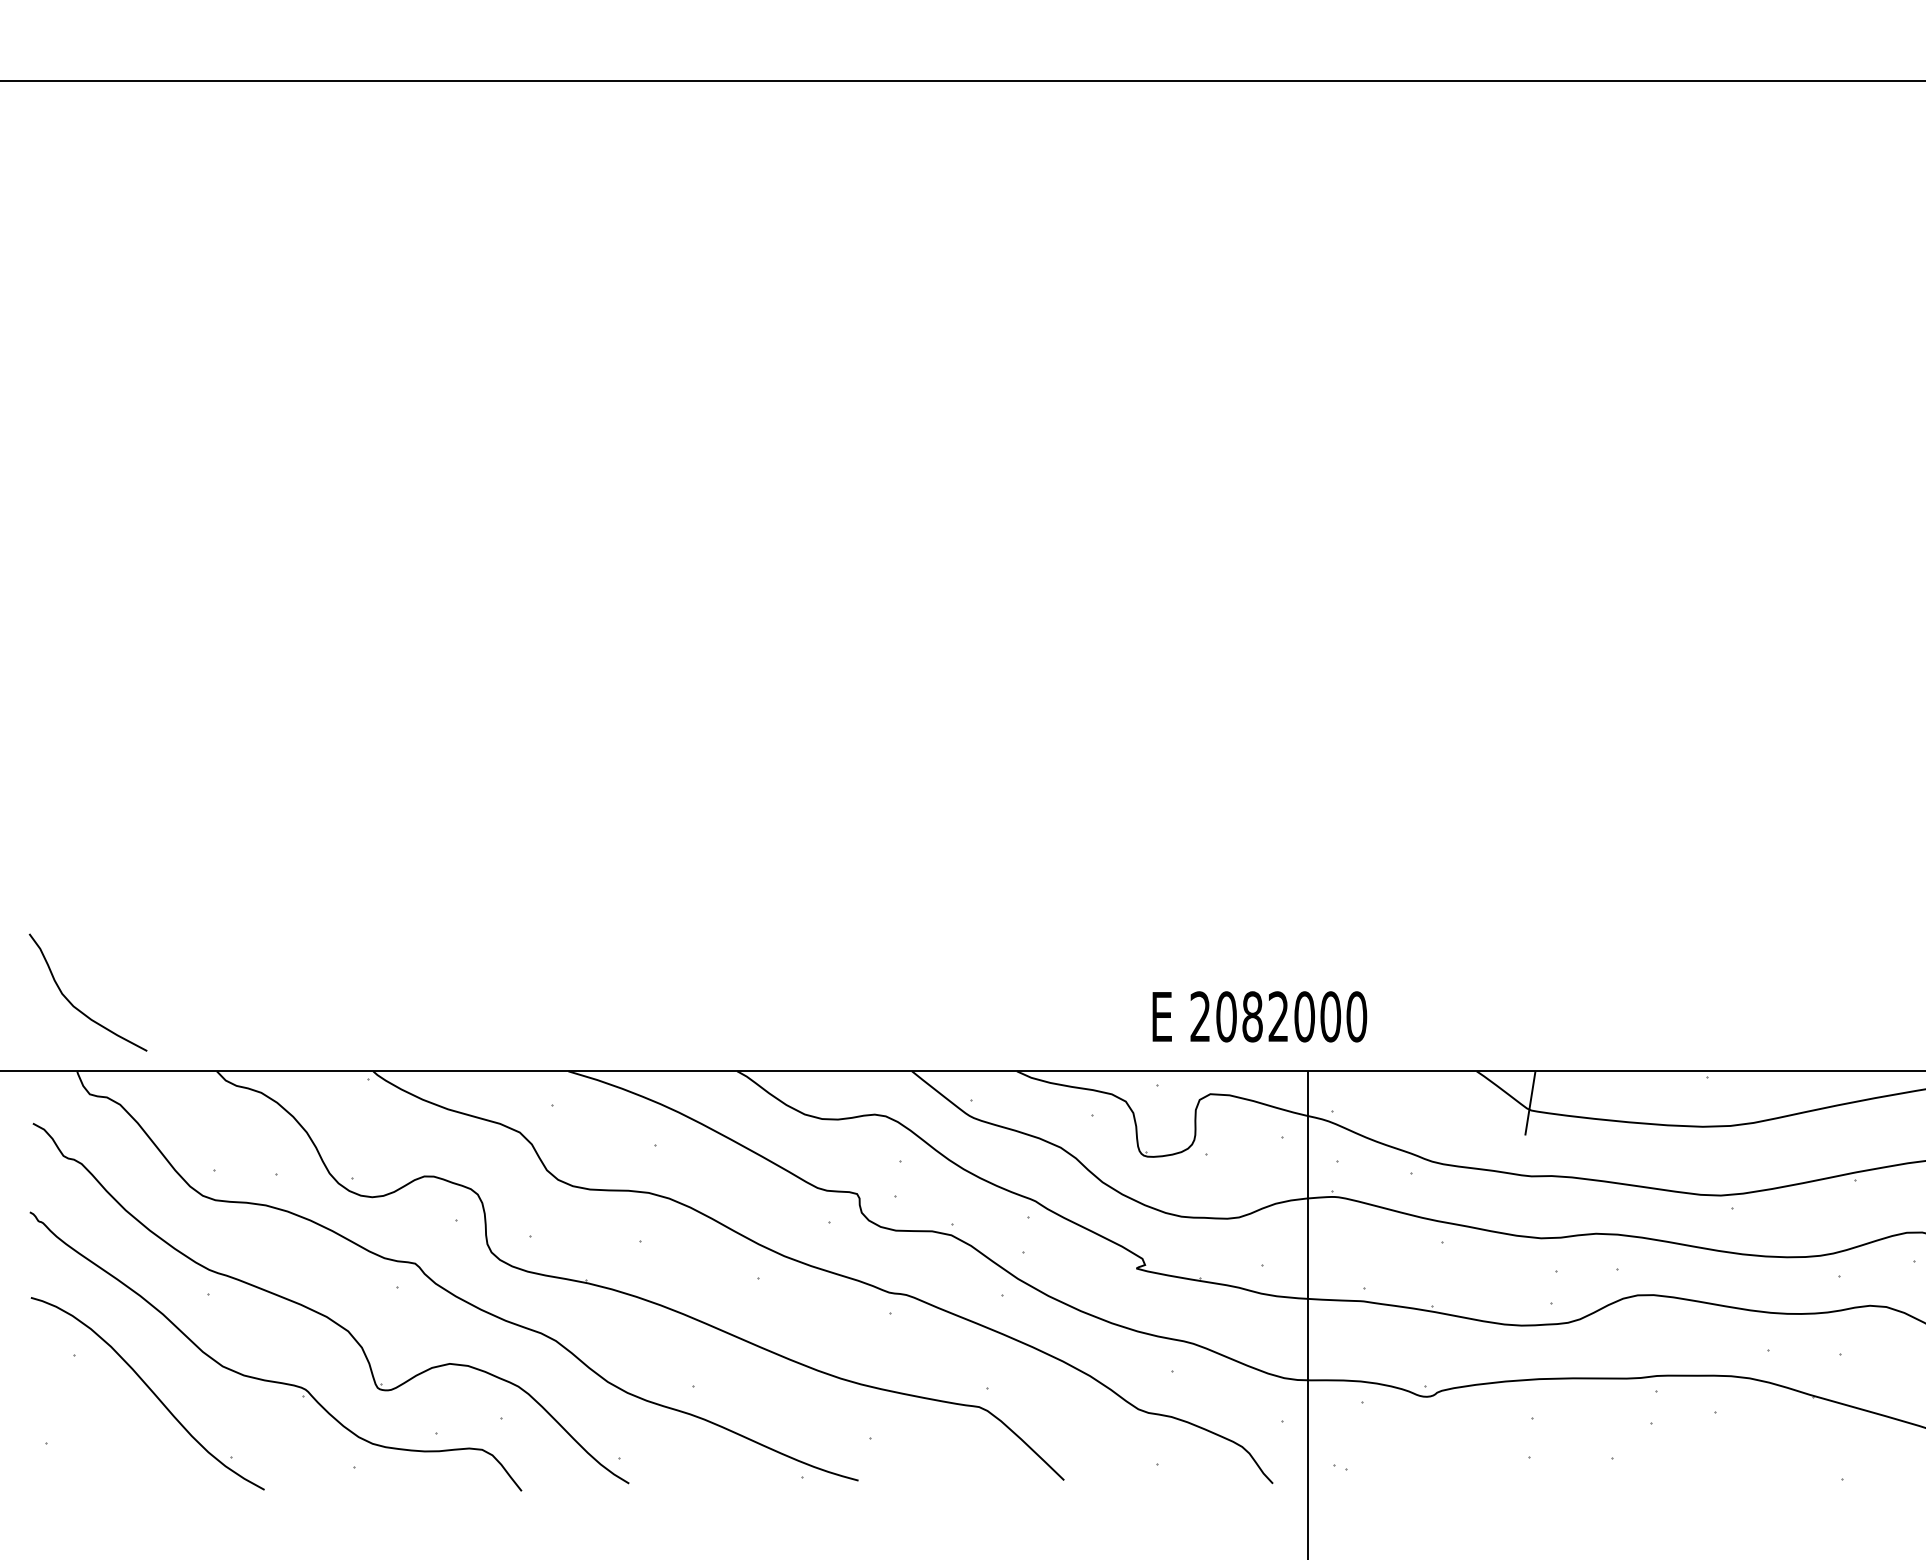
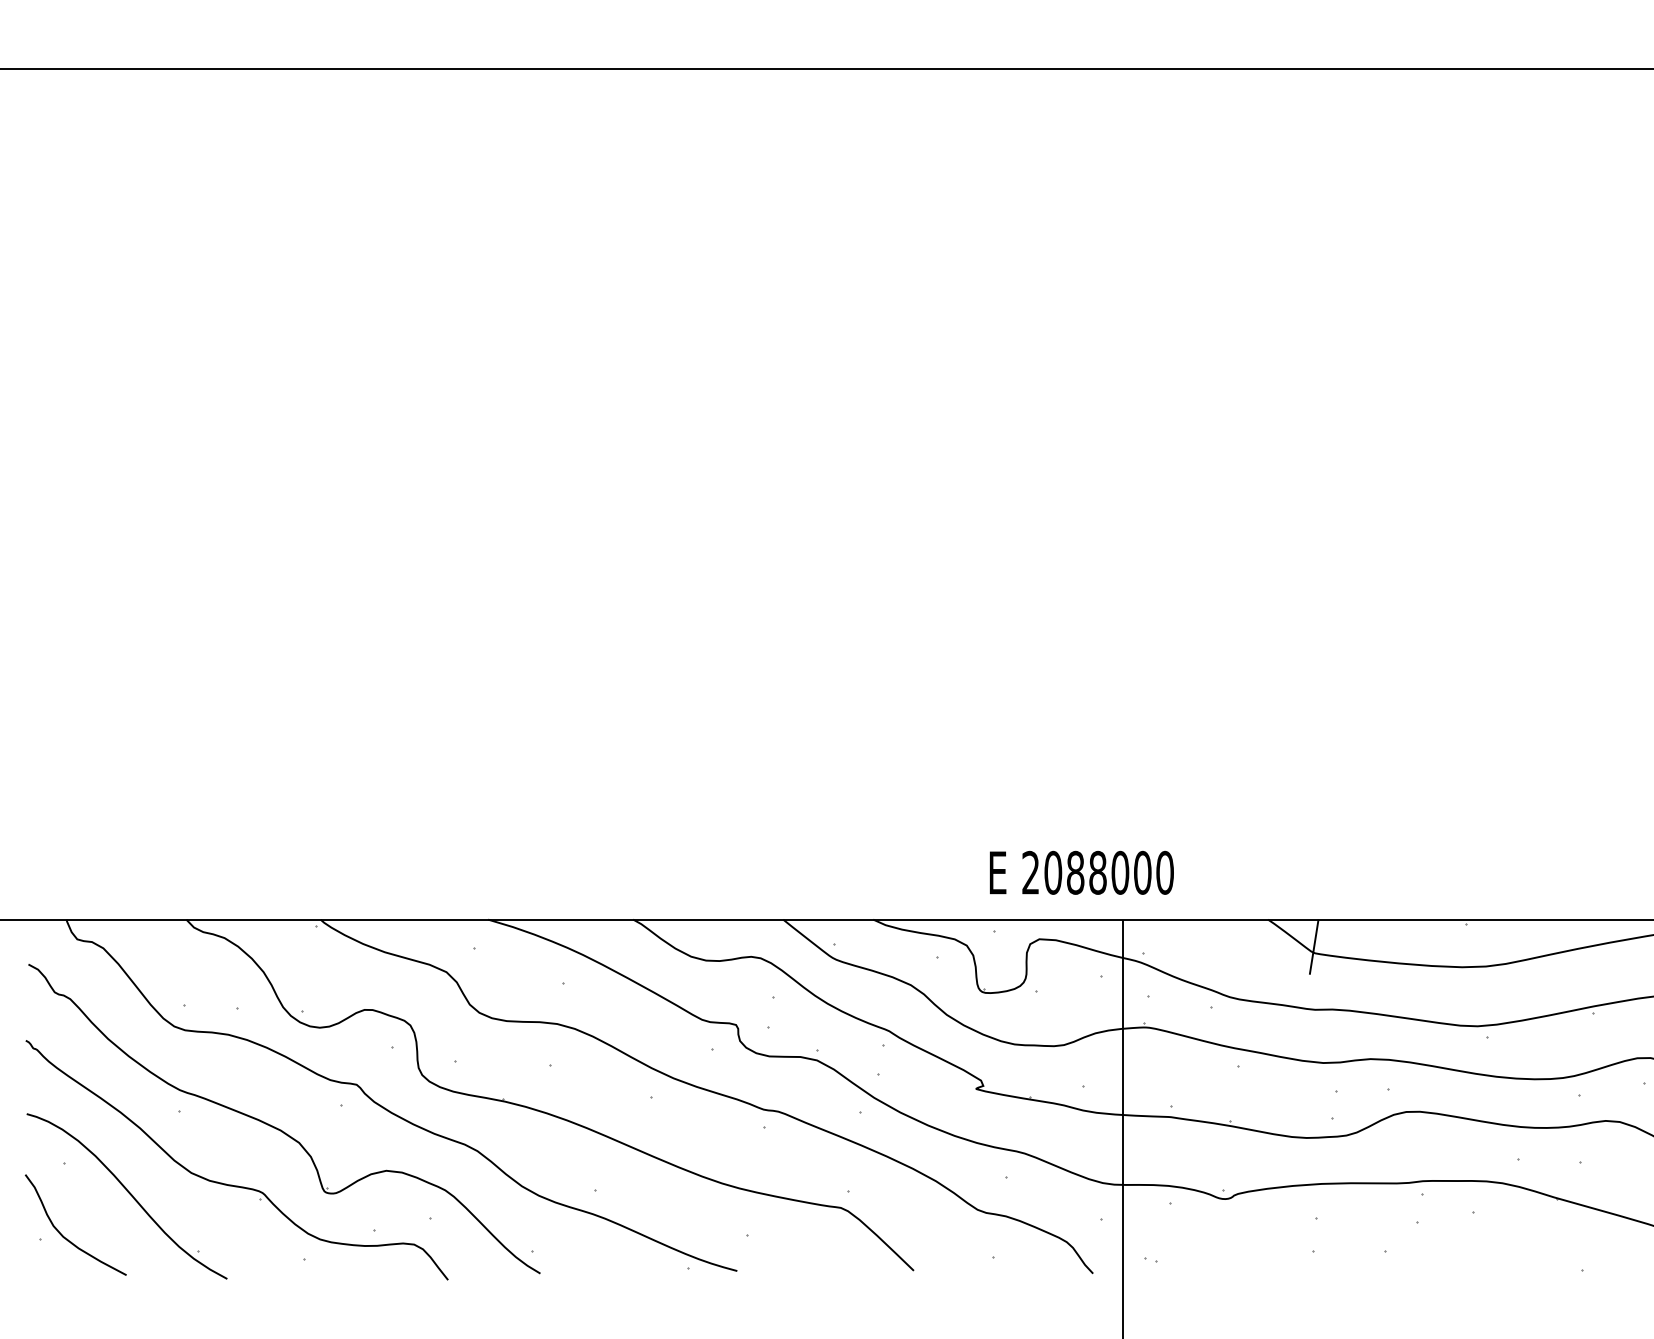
curve: (78, 1008) -> (67, 1238), moved
text: (1278, 1016) -> (1097, 872), 2082000 -> 2088000

